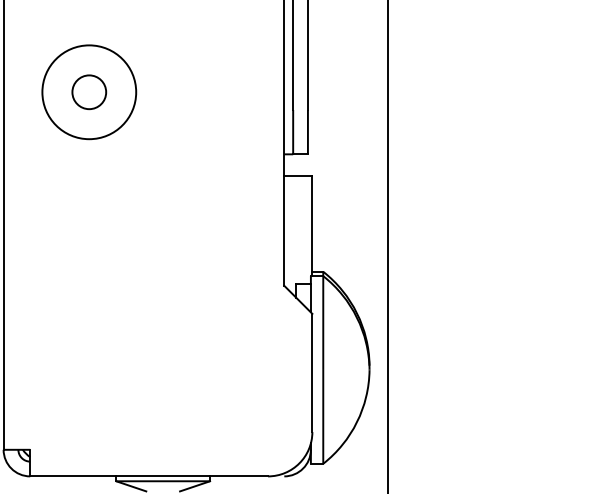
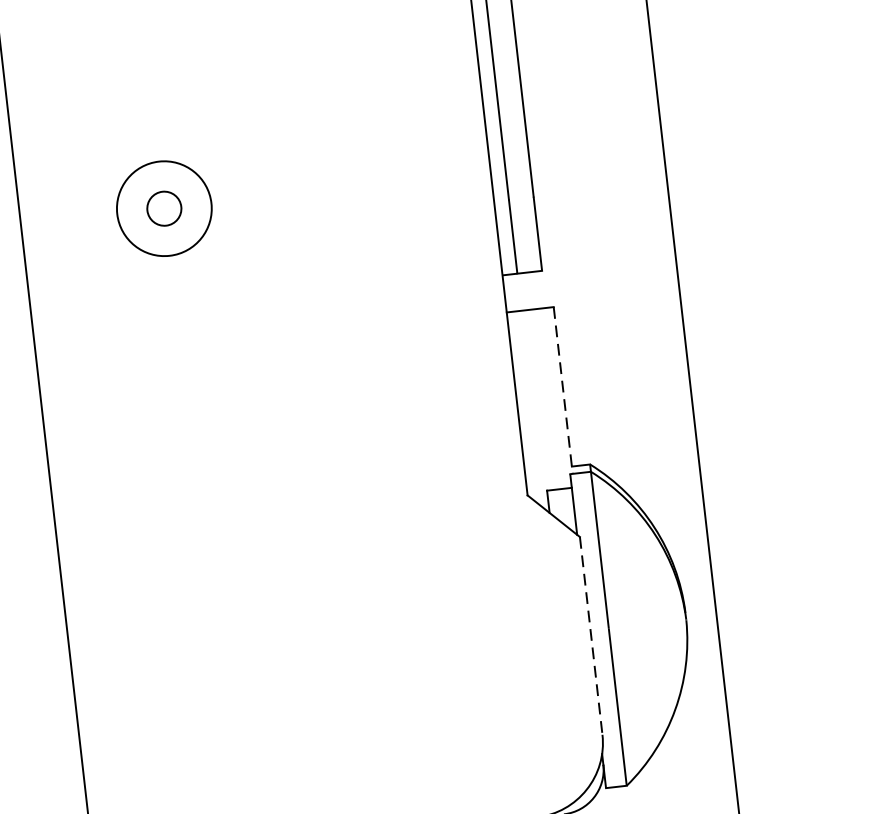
circle: (89, 92) -> (164, 209), size x0.6
circle: (89, 92) -> (164, 209), size x0.6
line: (312, 226) -> (563, 390), solid -> dashed
line: (312, 373) -> (591, 636), solid -> dashed

